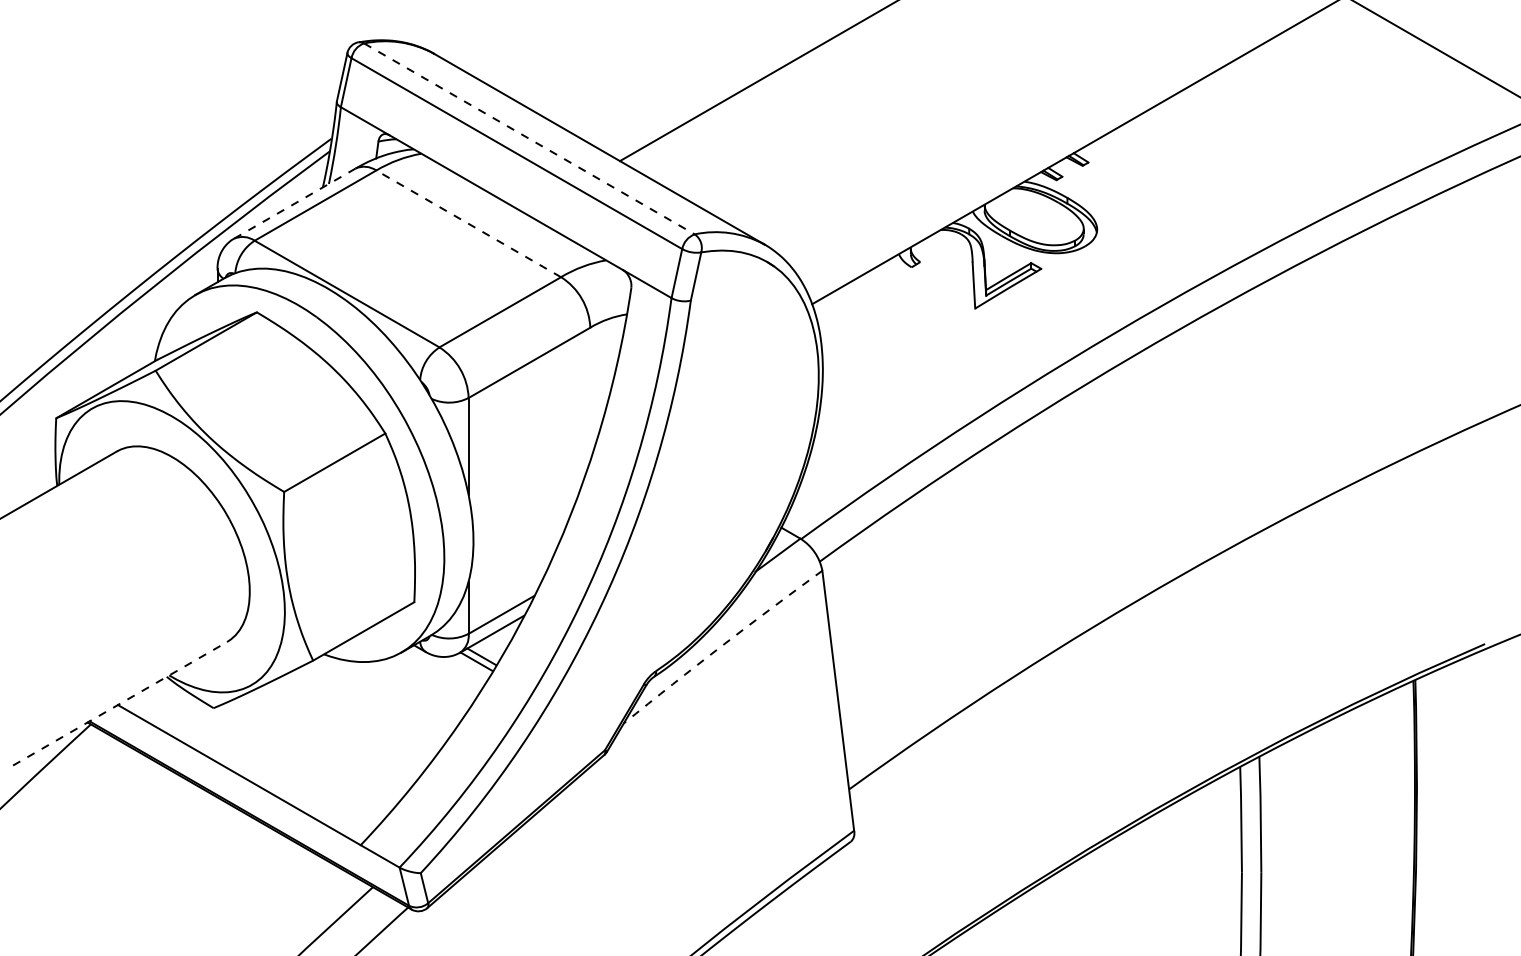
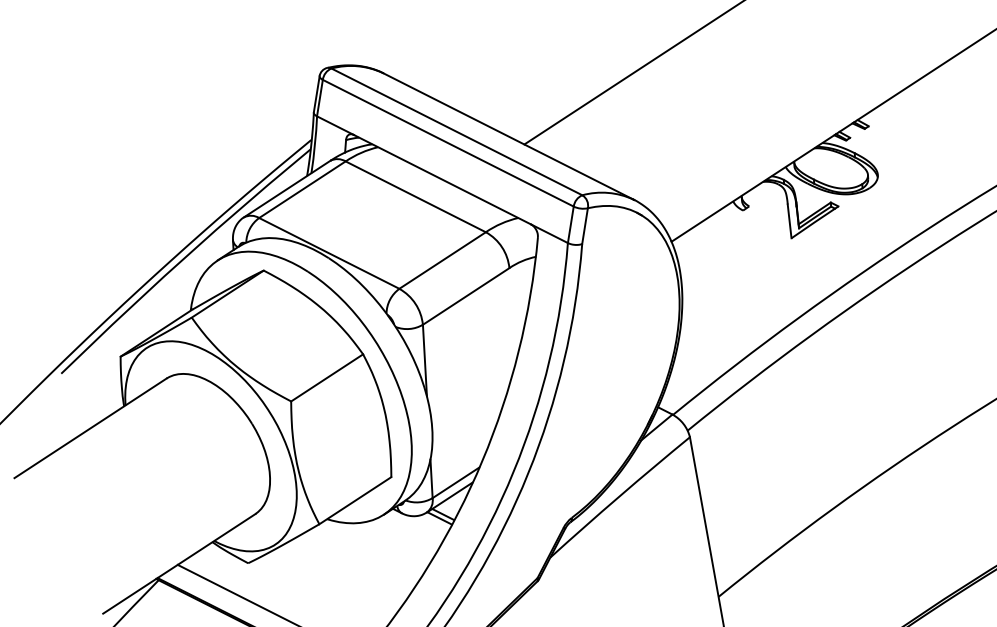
line: (529, 138) -> (456, 131), dashed -> solid
line: (294, 203) -> (286, 189), dashed -> solid
line: (468, 223) -> (415, 196), dashed -> solid
arc: (722, 645) -> (619, 496), dashed -> solid
line: (120, 703) -> (179, 563), dashed -> solid

